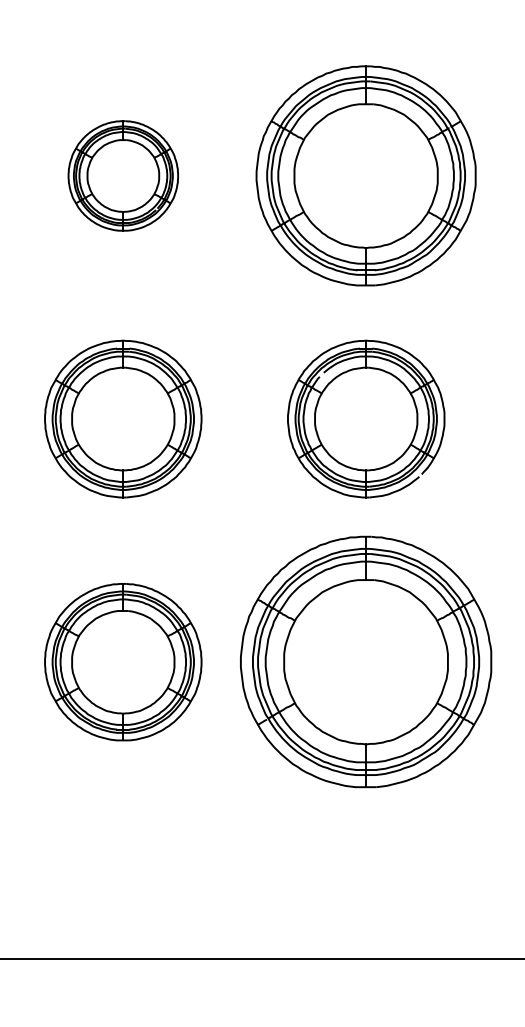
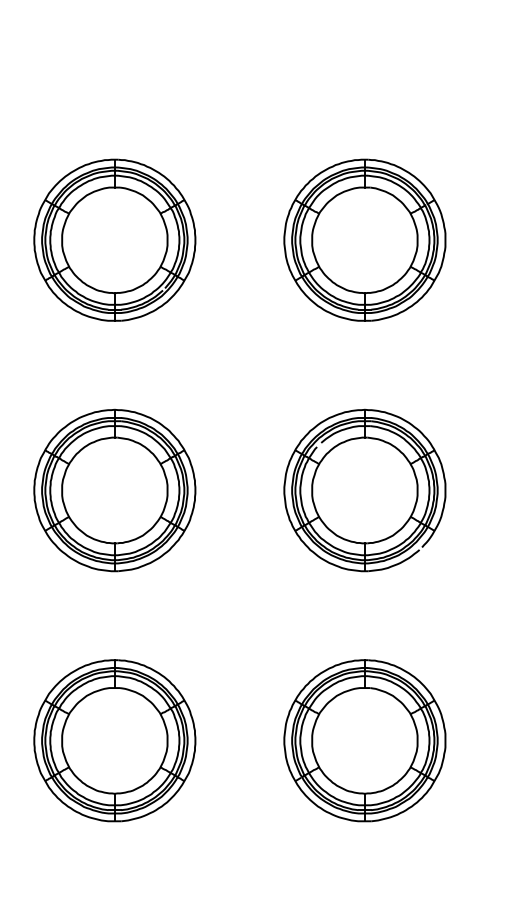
part: (123, 175) -> (115, 239), size x1.43
part: (366, 175) -> (365, 239), size x0.71
part: (366, 662) -> (365, 741), size x0.62

